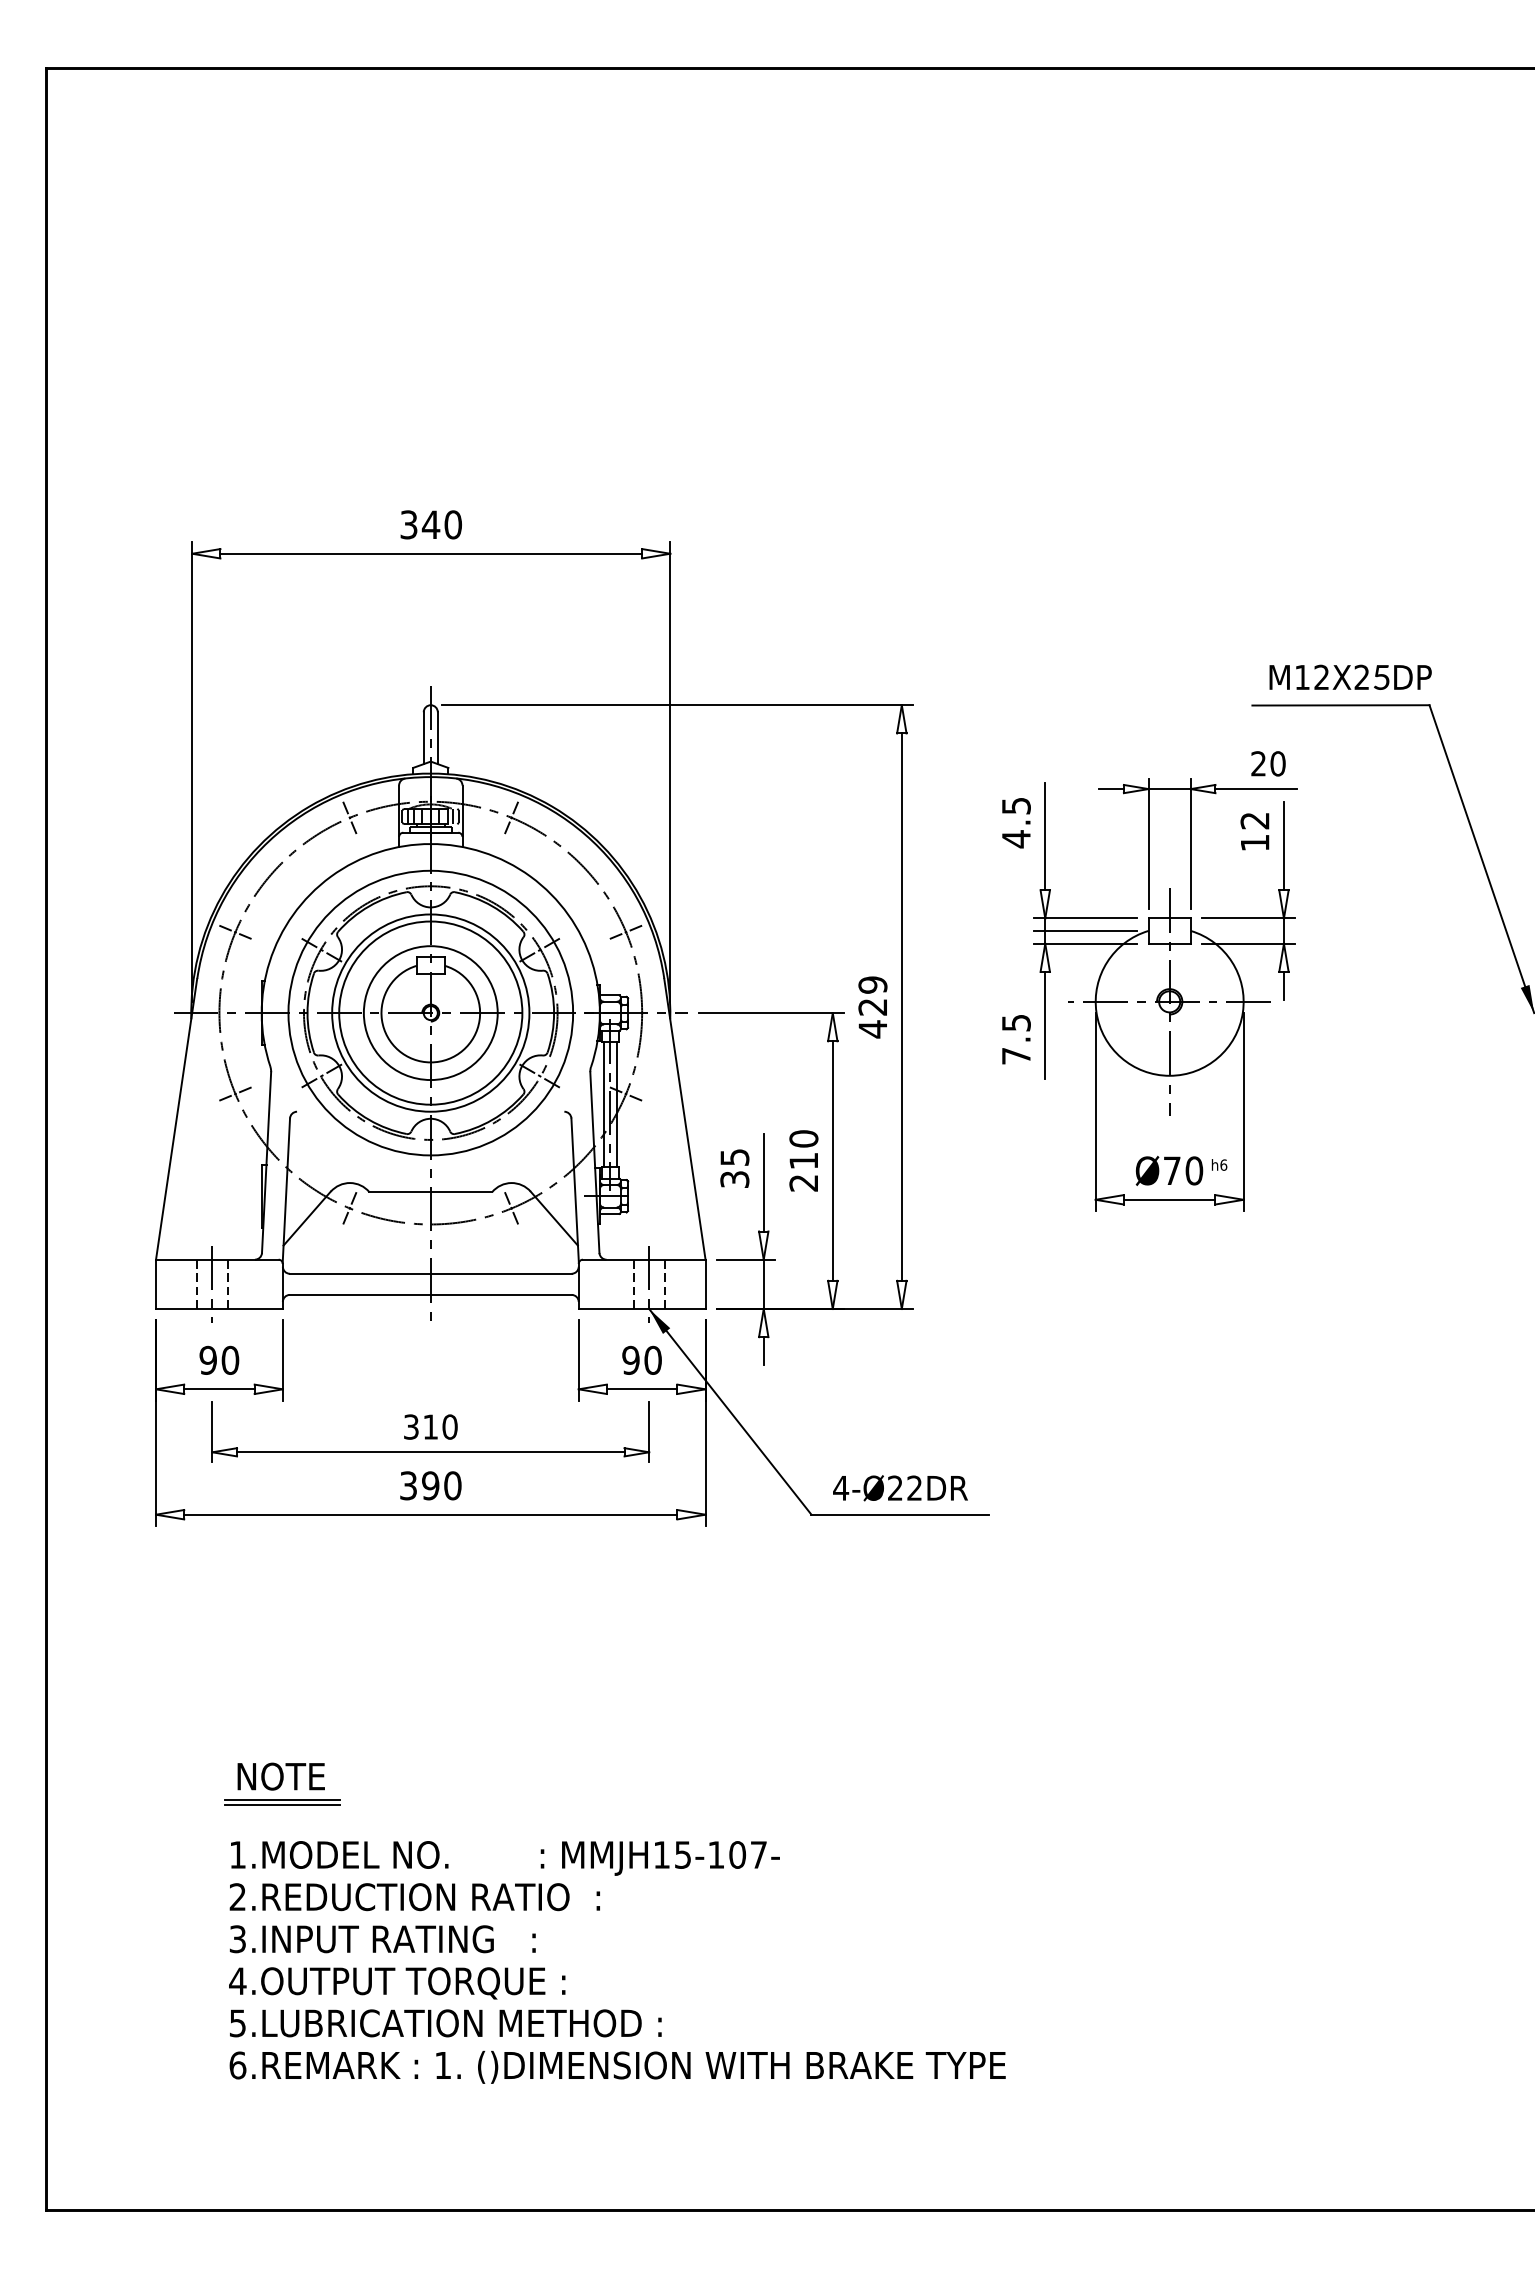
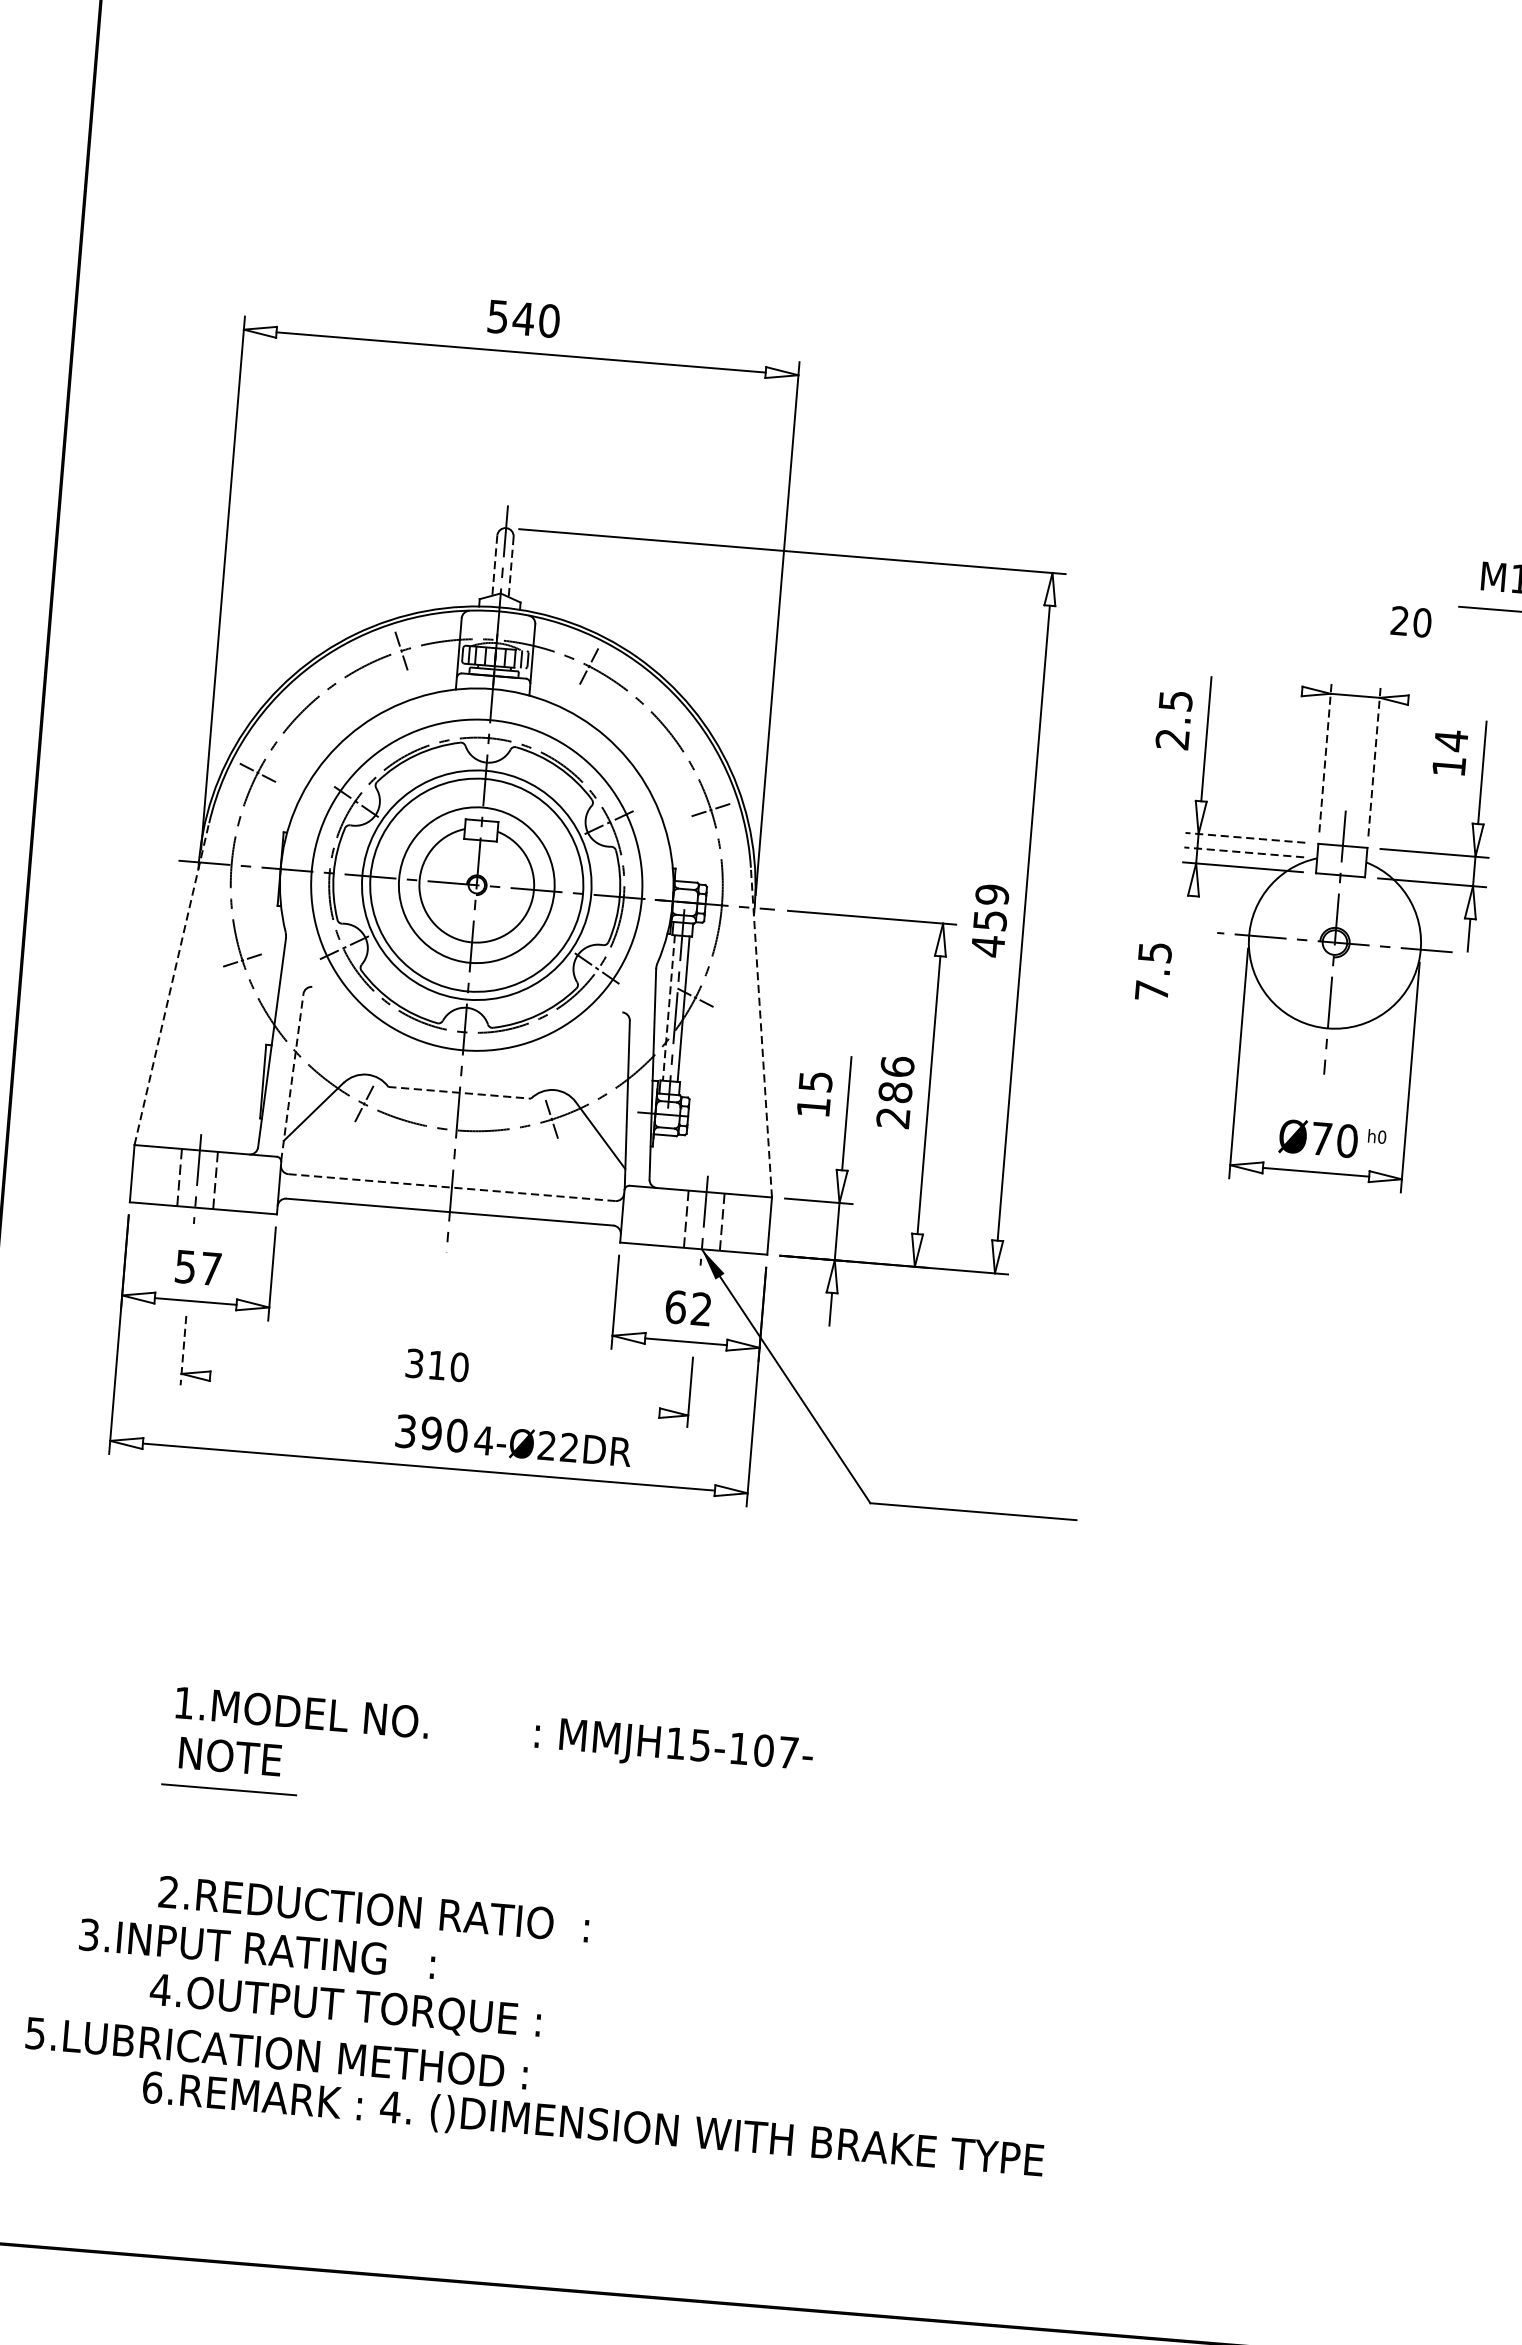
text: (409, 524) -> (498, 316), 340 -> 540
line: (423, 738) -> (494, 565), solid -> dashed
line: (437, 738) -> (510, 567), solid -> dashed
text: (1268, 763) -> (1411, 621), moved
line: (1111, 789) -> (1287, 690), removed
line: (1255, 789) -> (1454, 704), removed
text: (1254, 820) -> (1450, 740), 12 -> 14
text: (1015, 839) -> (1171, 739), 4.5 -> 2.5
line: (1148, 843) -> (1325, 756), solid -> dashed
line: (1190, 843) -> (1374, 760), solid -> dashed
line: (1085, 918) -> (1245, 837), solid -> dashed
line: (1085, 930) -> (1244, 851), solid -> dashed
text: (872, 1007) -> (989, 920), 429 -> 459
line: (1045, 1025) -> (1188, 958), removed
line: (603, 1104) -> (668, 1007), solid -> dashed
line: (176, 1119) -> (171, 984), solid -> dashed
line: (684, 1119) -> (760, 1032), solid -> dashed
text: (803, 1149) -> (896, 1078), 210 -> 286
text: (1223, 1164) -> (1381, 1136), h6 -> h0
text: (734, 1179) -> (813, 1107), 35 -> 15
line: (286, 1190) -> (292, 1077), solid -> dashed
line: (430, 1192) -> (459, 1093), solid -> dashed
line: (430, 1273) -> (451, 1187), solid -> dashed
text: (219, 1359) -> (198, 1266), 90 -> 57
text: (641, 1359) -> (688, 1307), 90 -> 62
line: (212, 1432) -> (183, 1350), solid -> dashed
line: (430, 1452) -> (434, 1394), removed
text: (900, 1488) -> (552, 1446), moved
line: (282, 1799) -> (229, 1783), removed
text: (505, 1858) -> (494, 1732), moved
text: (382, 1939) -> (257, 1949), moved
text: (445, 2023) -> (276, 2053), moved
text: (442, 2065) -> (389, 2107), 1. -> 4.

